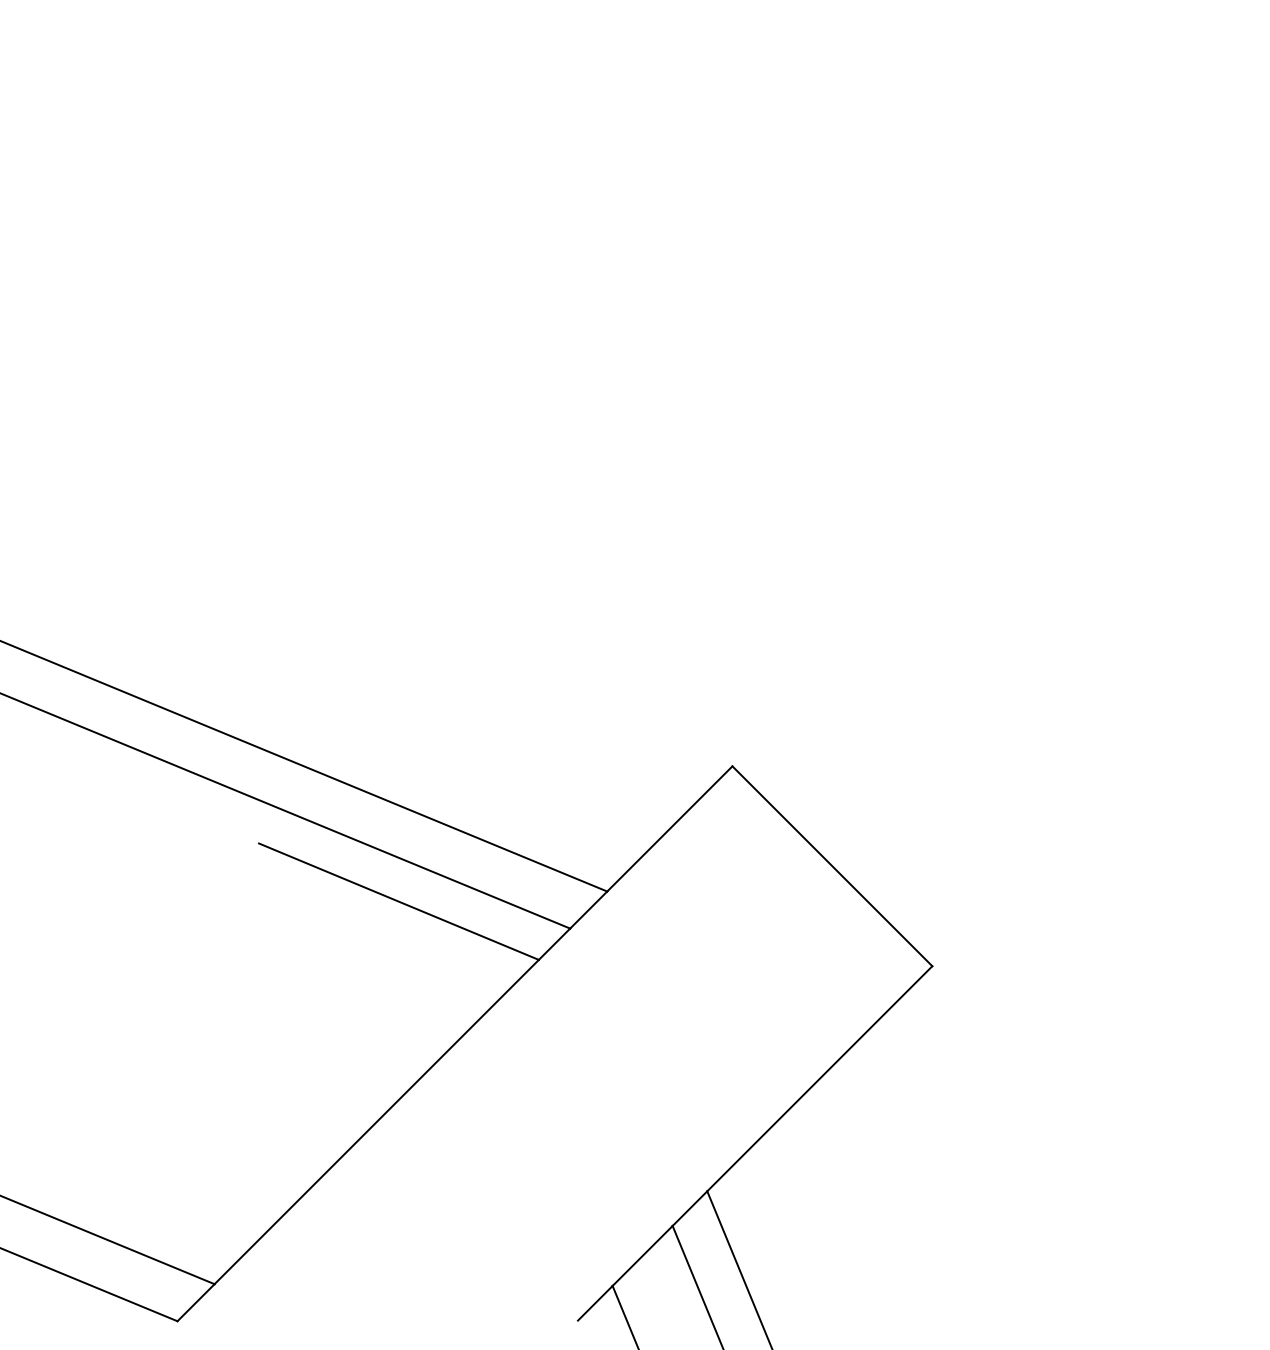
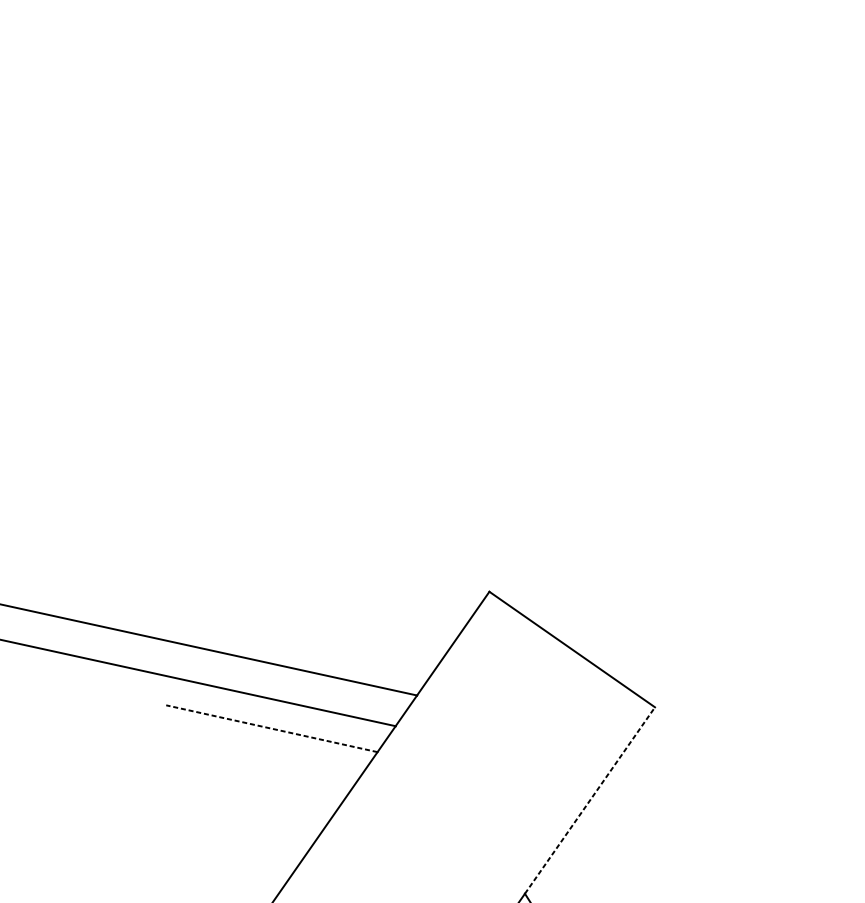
line: (398, 901) -> (271, 728), solid -> dashed
line: (820, 1078) -> (590, 800), solid -> dashed

